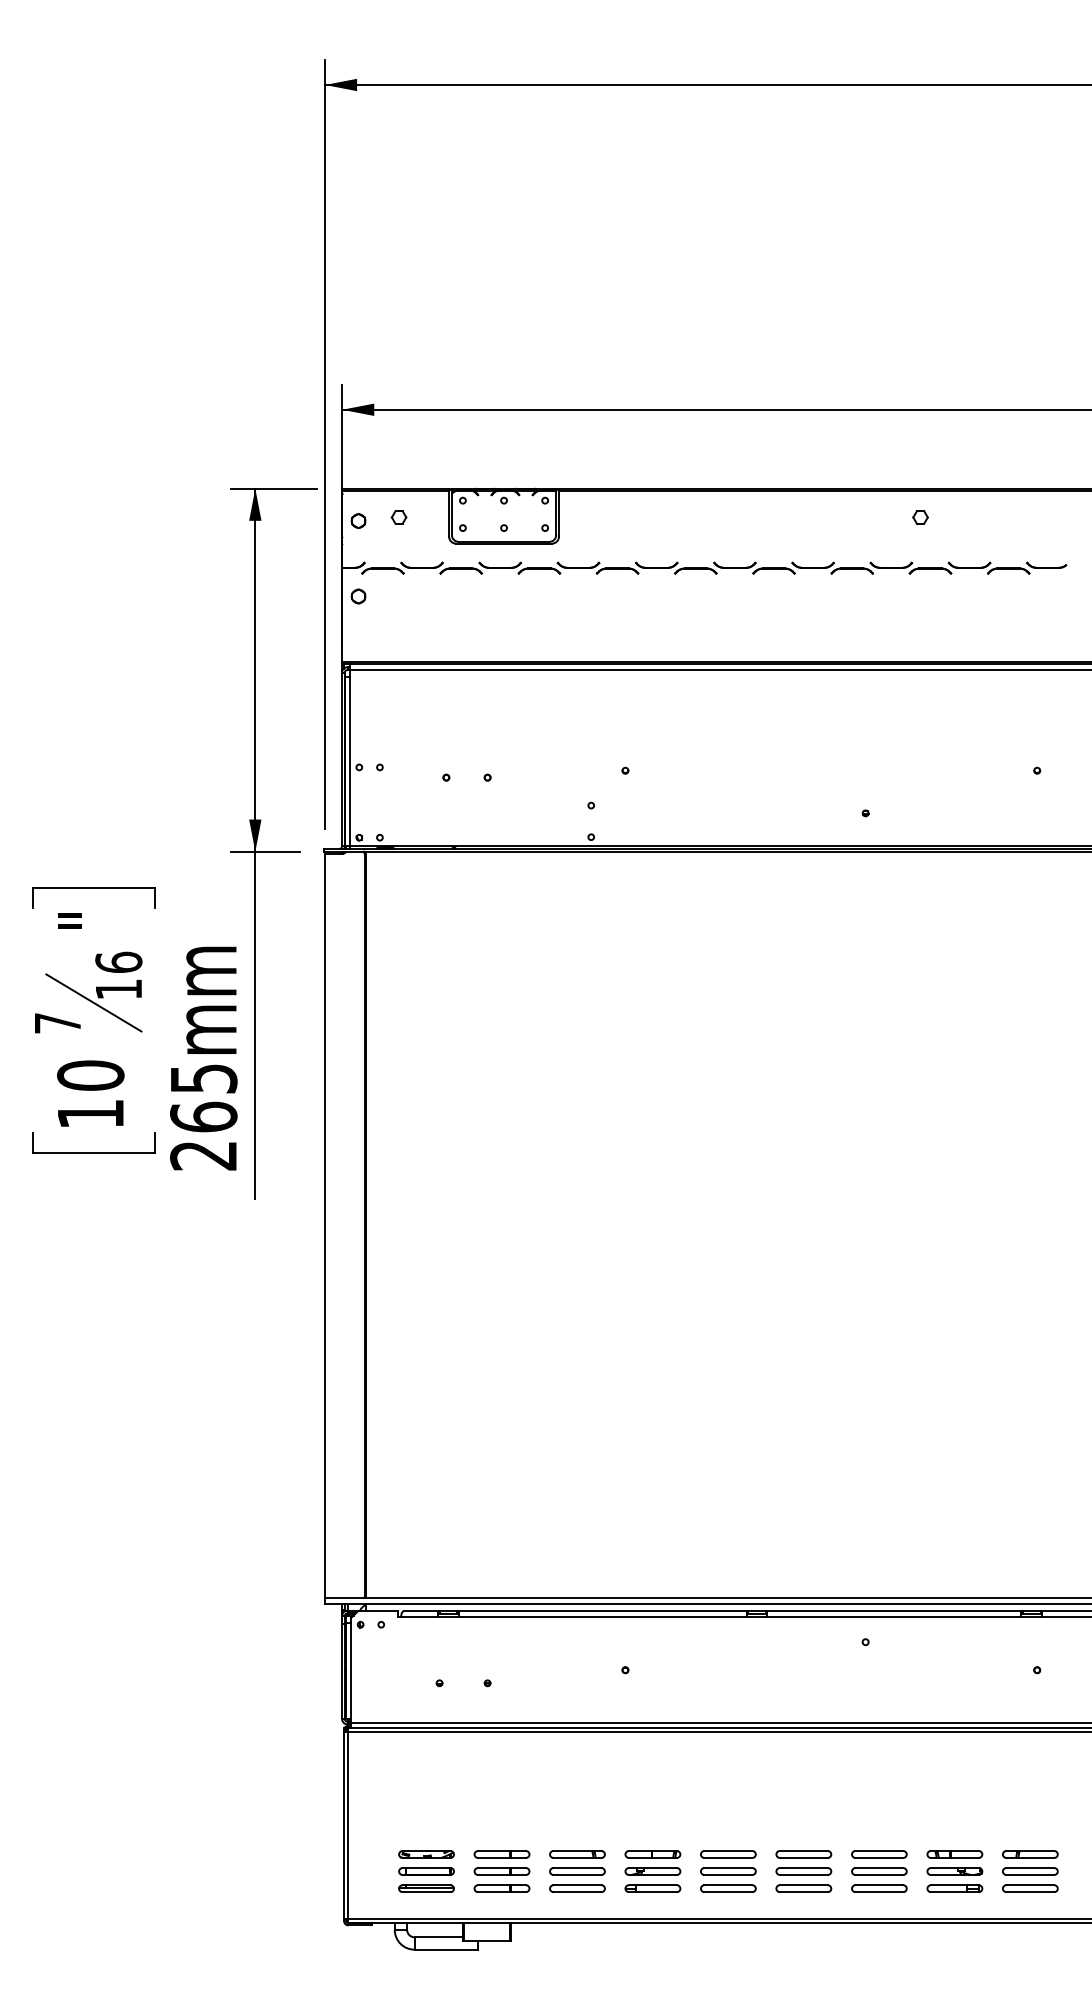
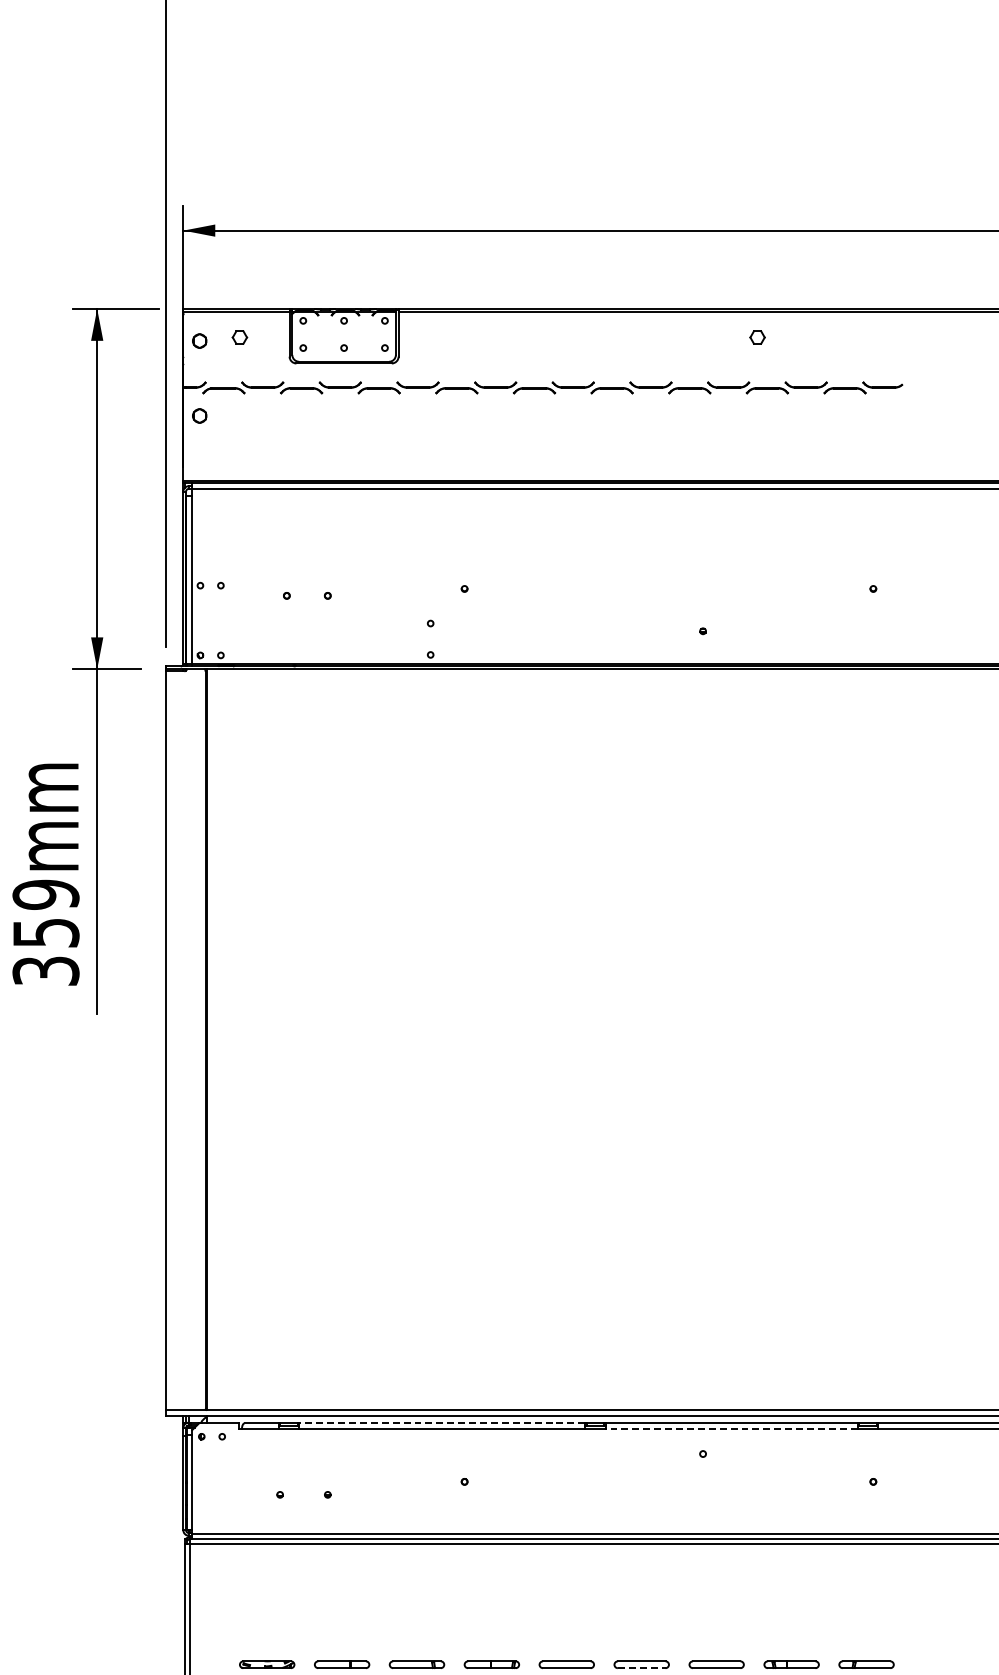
text: (203, 1116) -> (45, 932), 265mm -> 359mm
line: (602, 1611) -> (441, 1423), solid -> dashed
line: (894, 1616) -> (731, 1428), solid -> dashed
line: (804, 1857) -> (642, 1667), solid -> dashed

